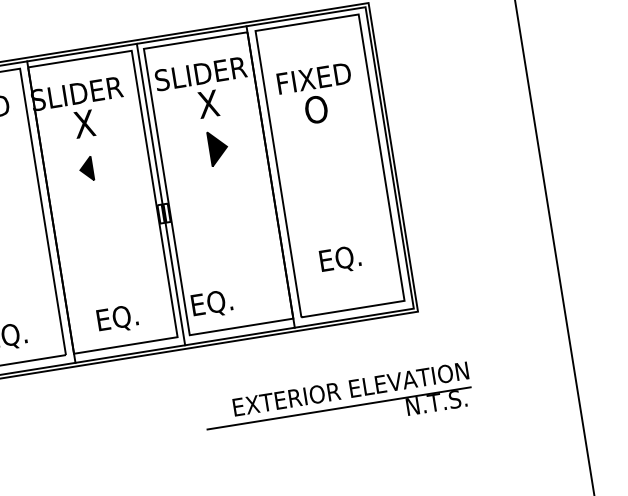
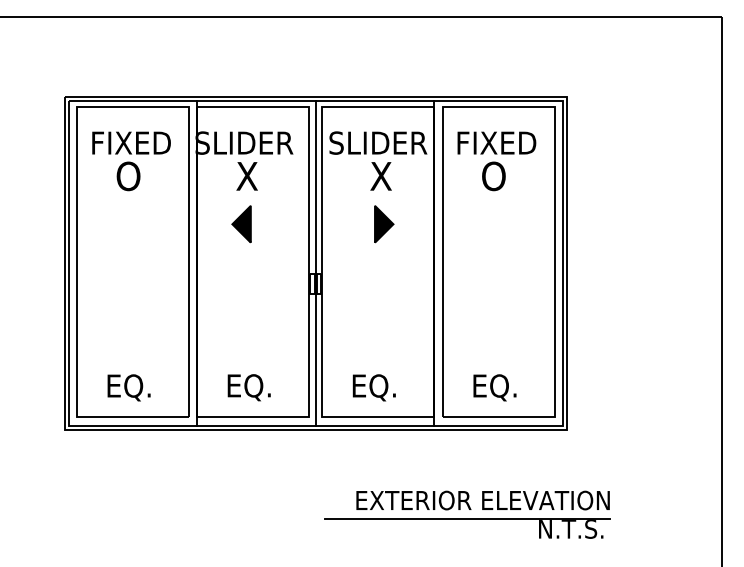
text: (316, 95) -> (496, 161), moved
part: (86, 169) -> (241, 224), size x1.43
text: (340, 259) -> (494, 387), moved
text: (211, 304) -> (373, 387), moved

